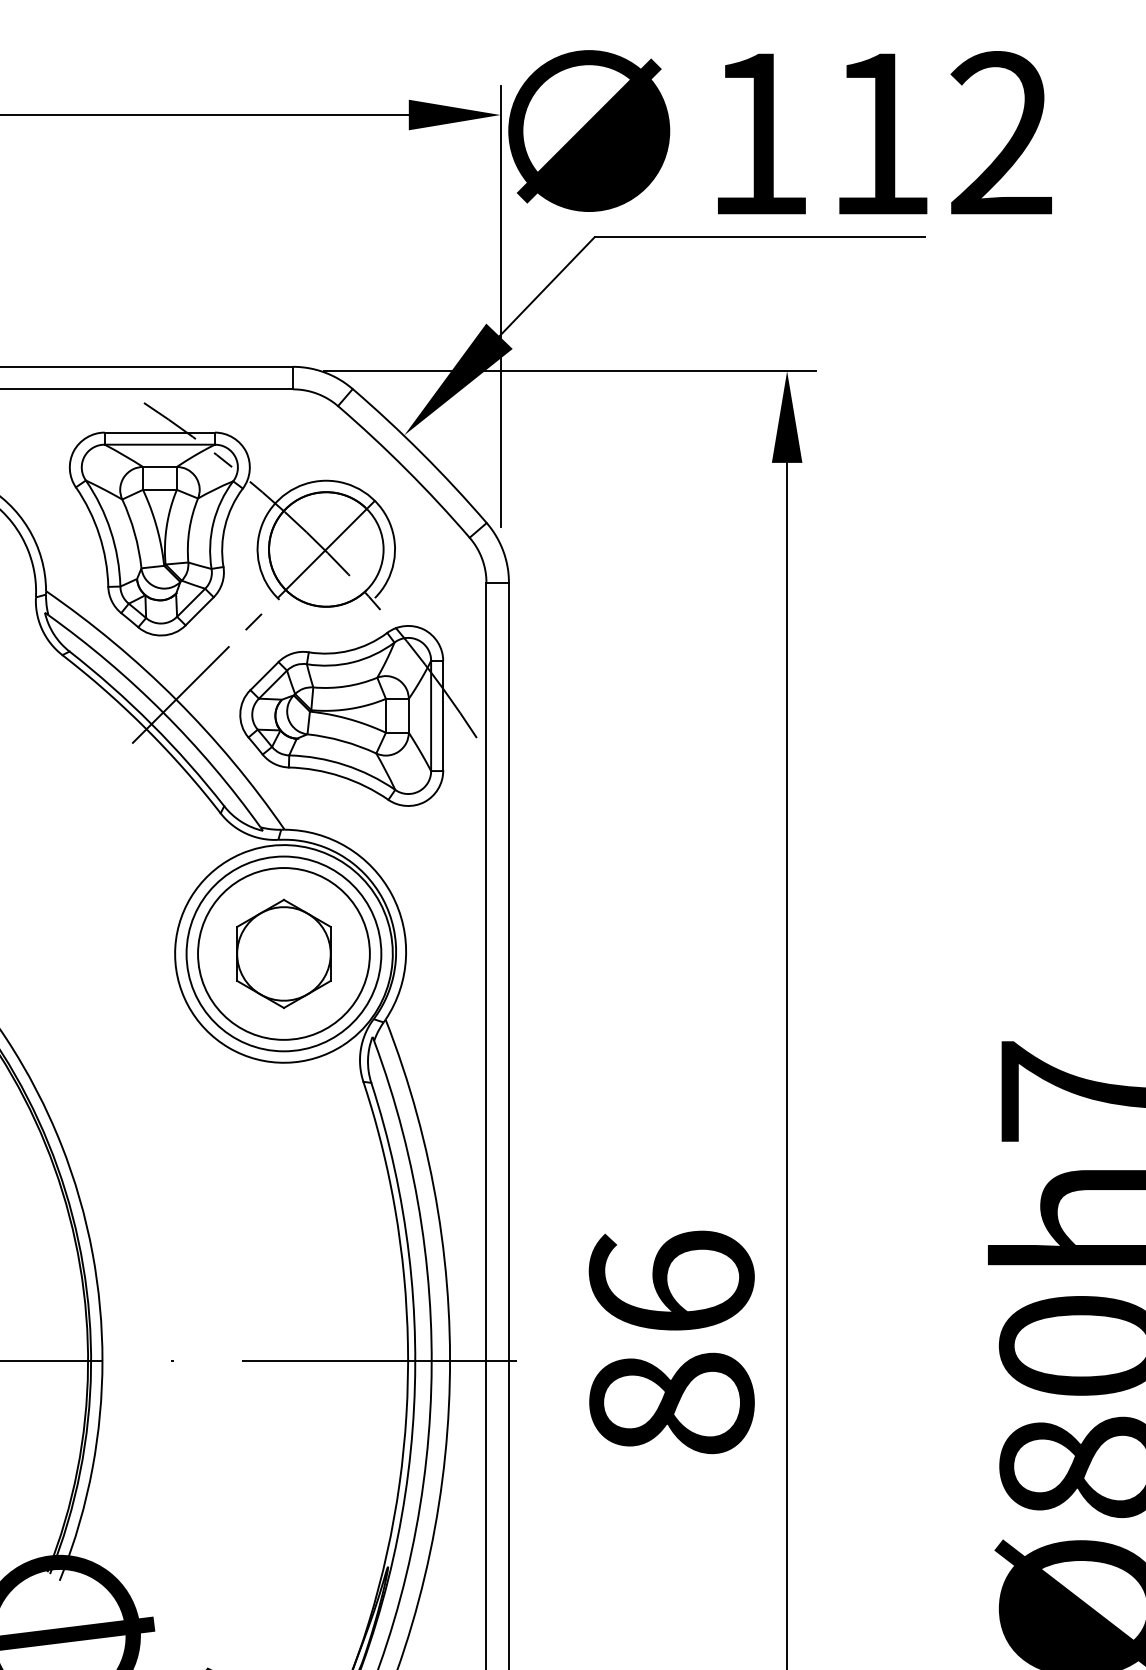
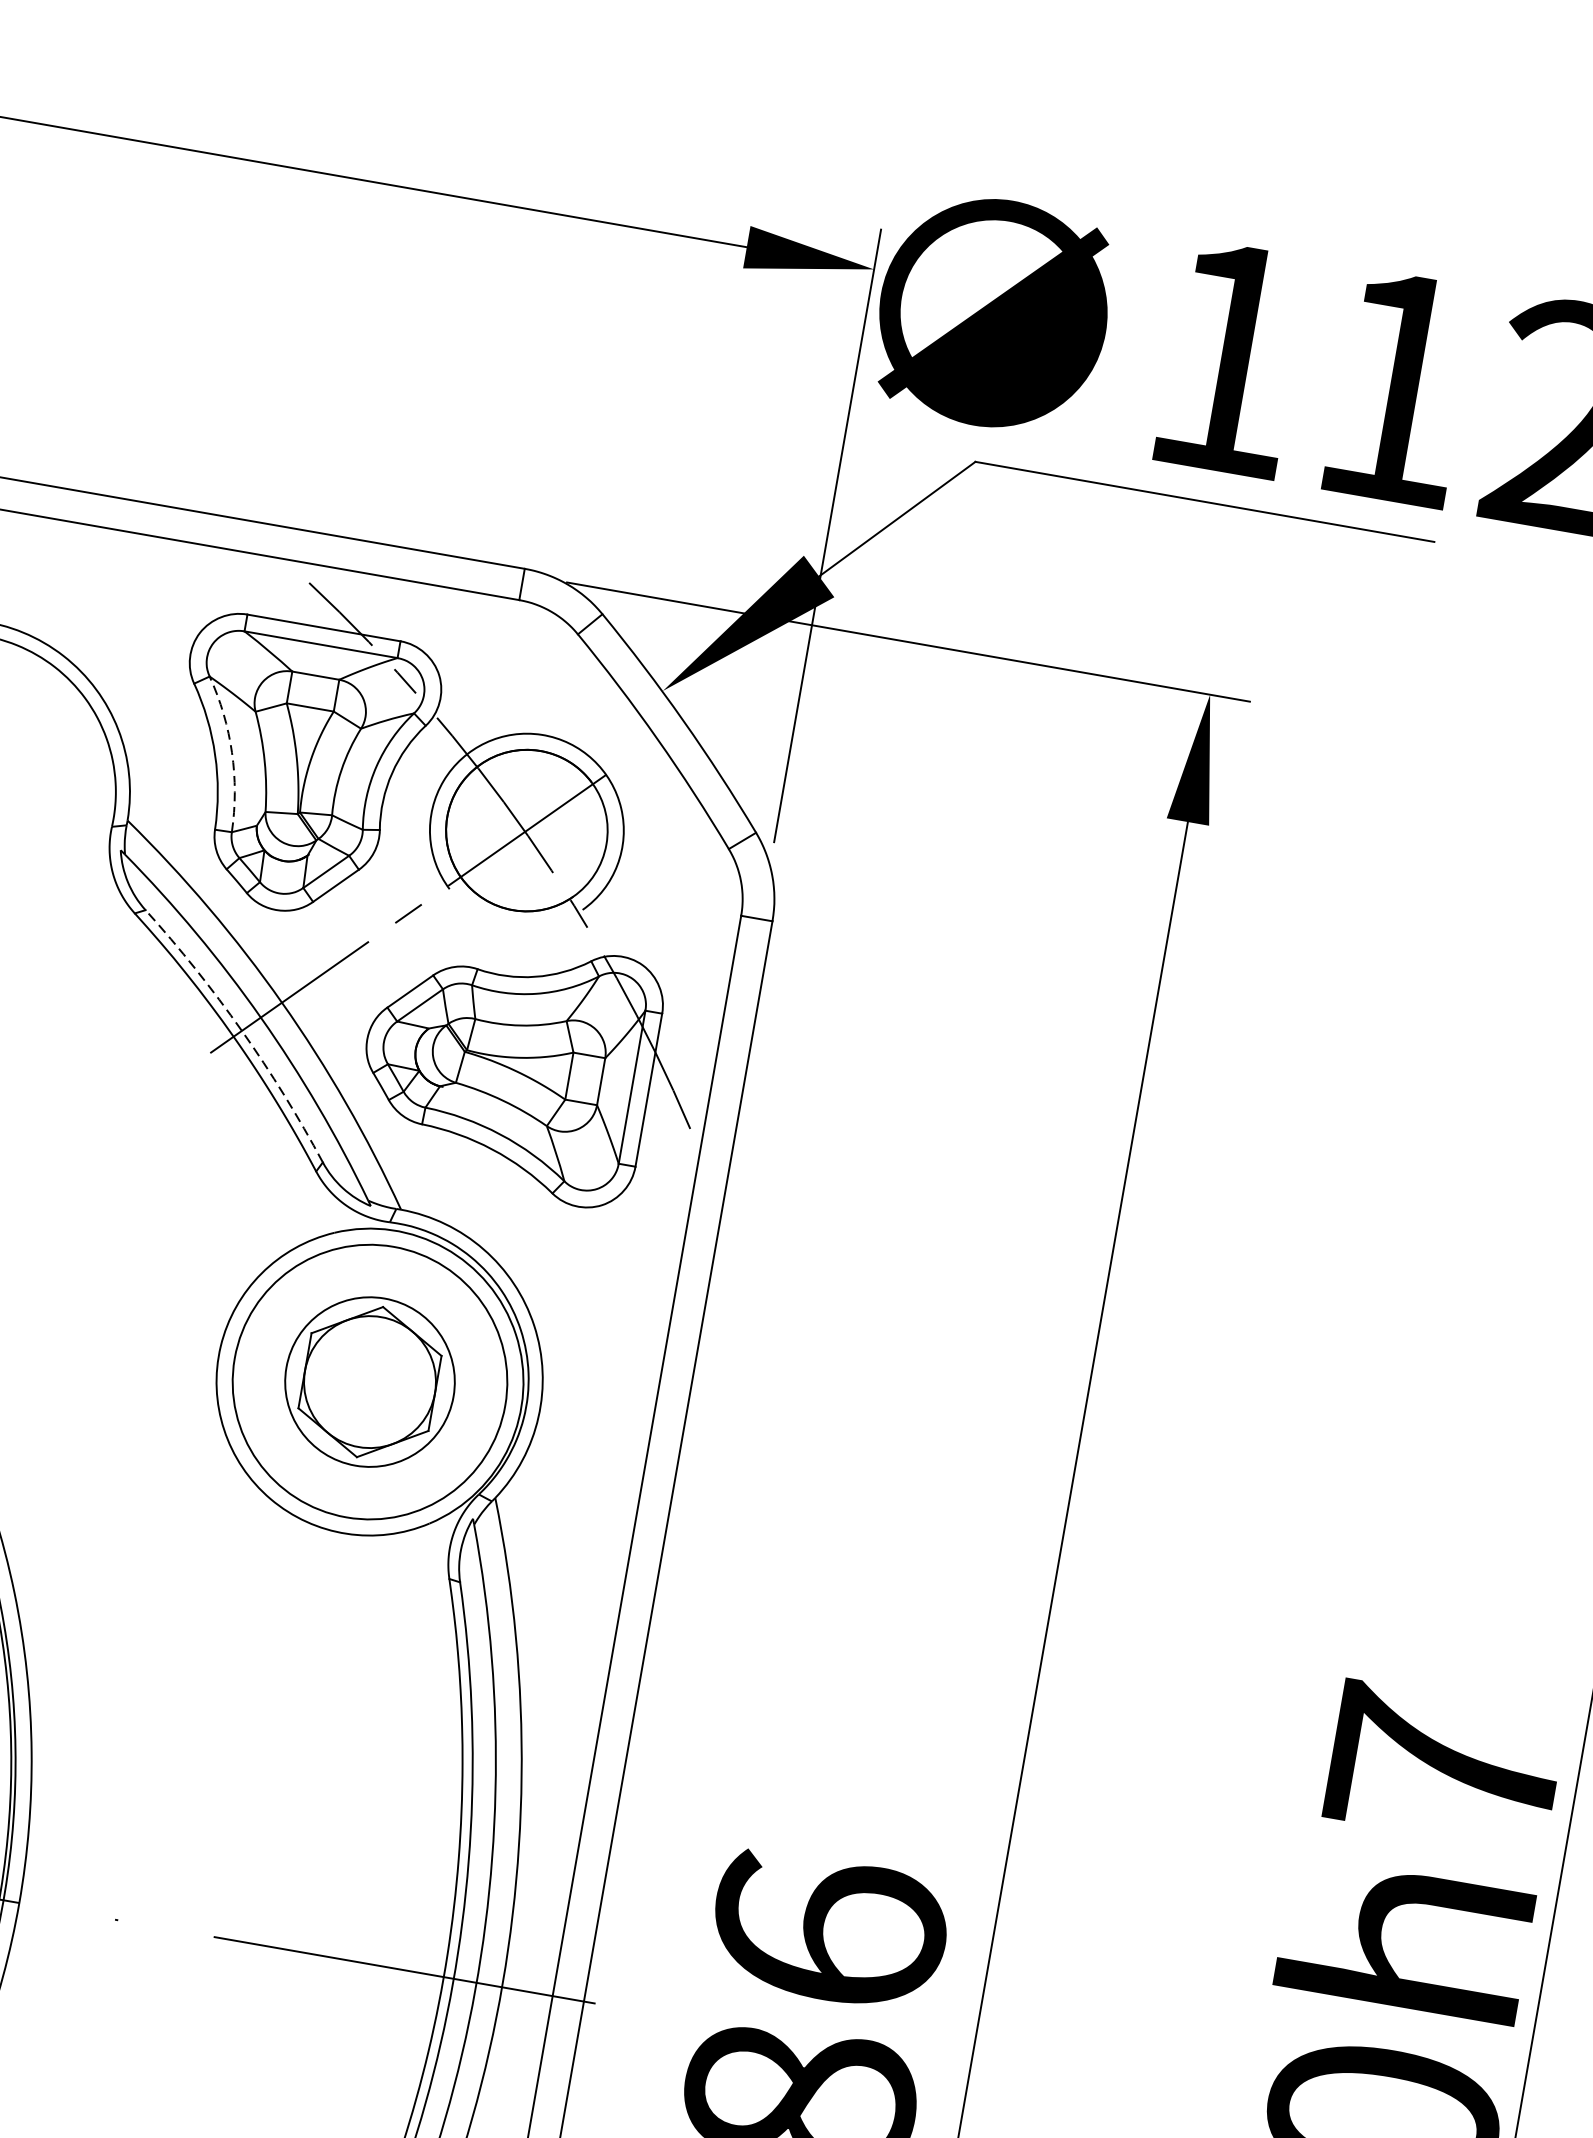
arc: (110, 531) -> (231, 753), solid -> dashed
arc: (151, 724) -> (241, 1031), solid -> dashed
circle: (283, 953) -> (369, 1381), size x0.7

